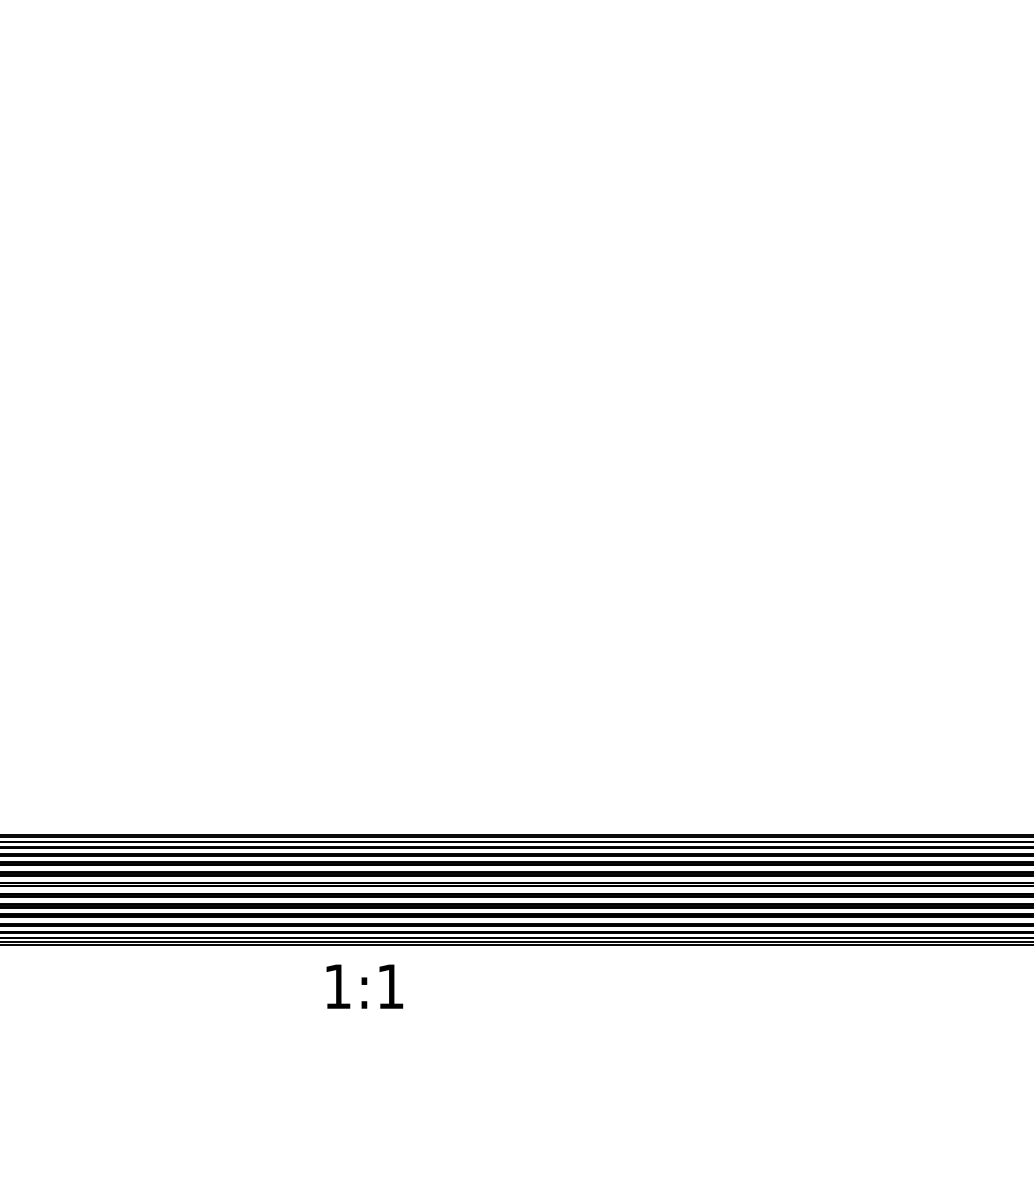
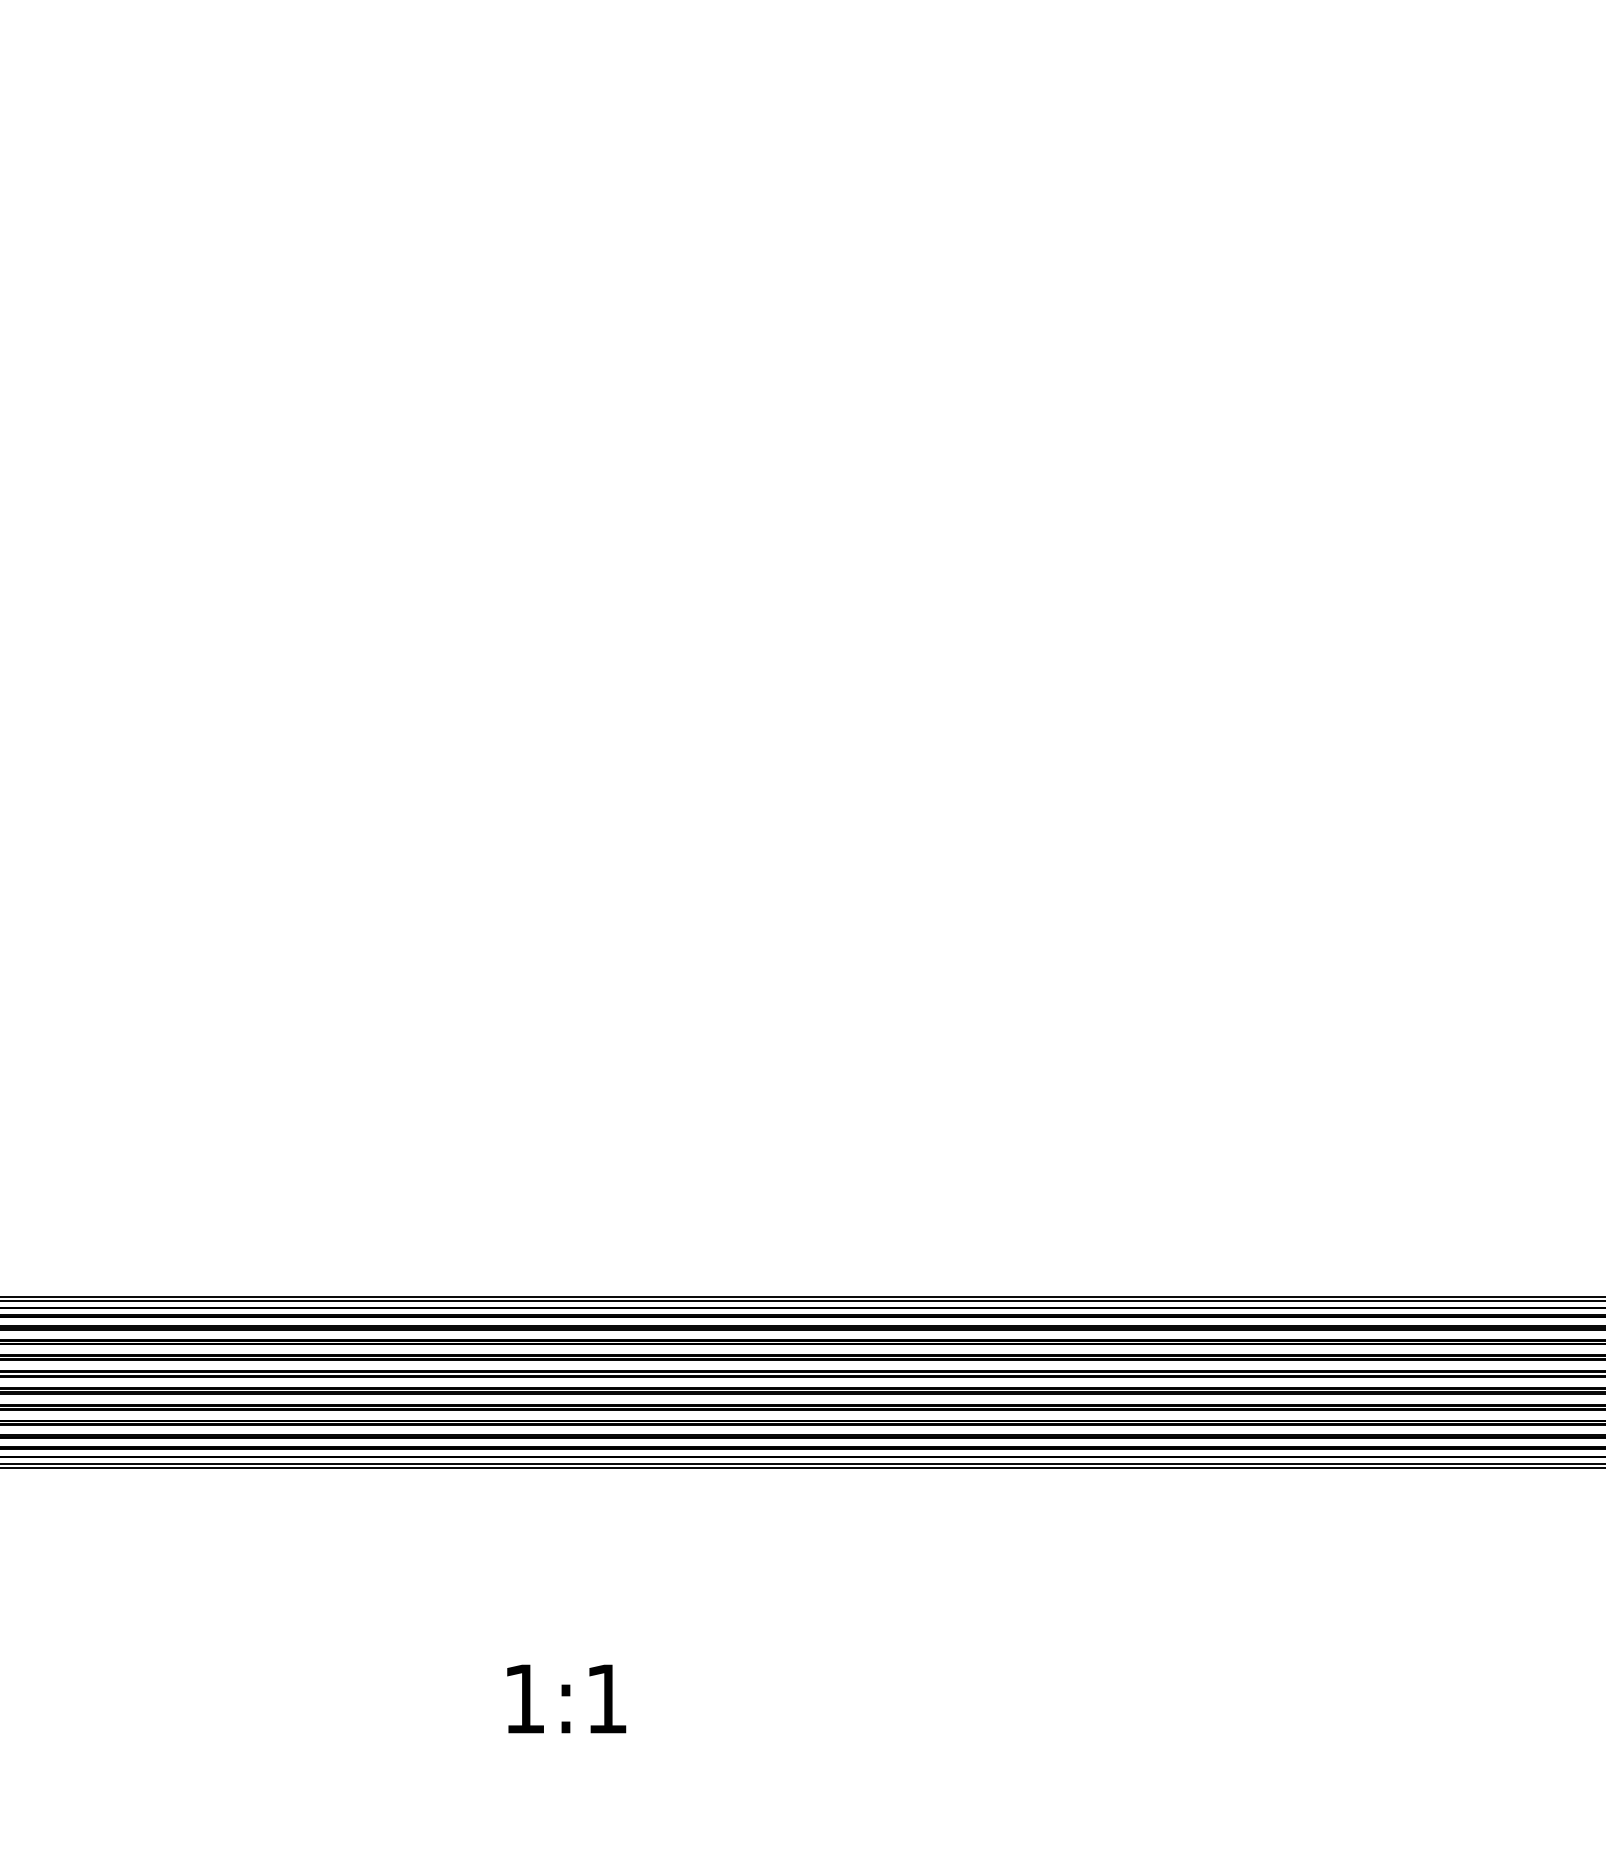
text: (364, 986) -> (566, 1698), moved

